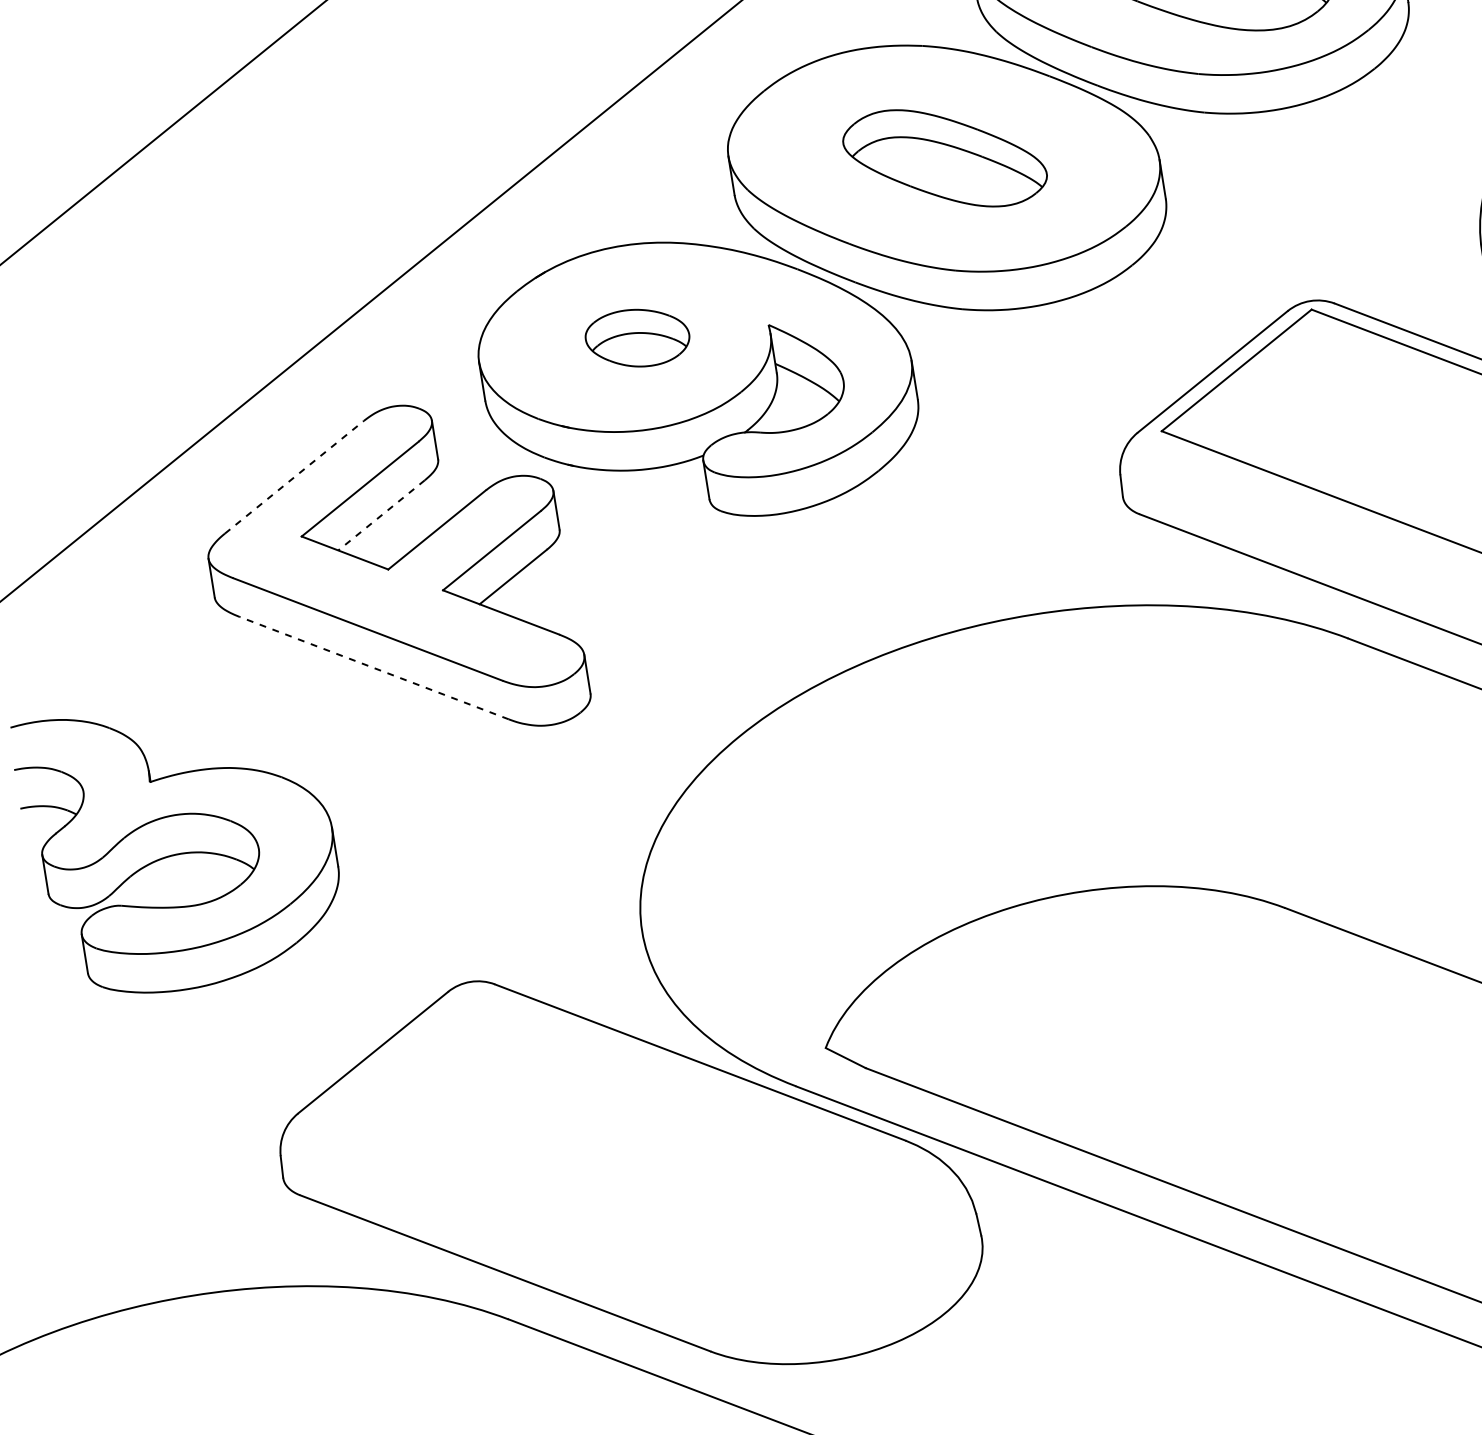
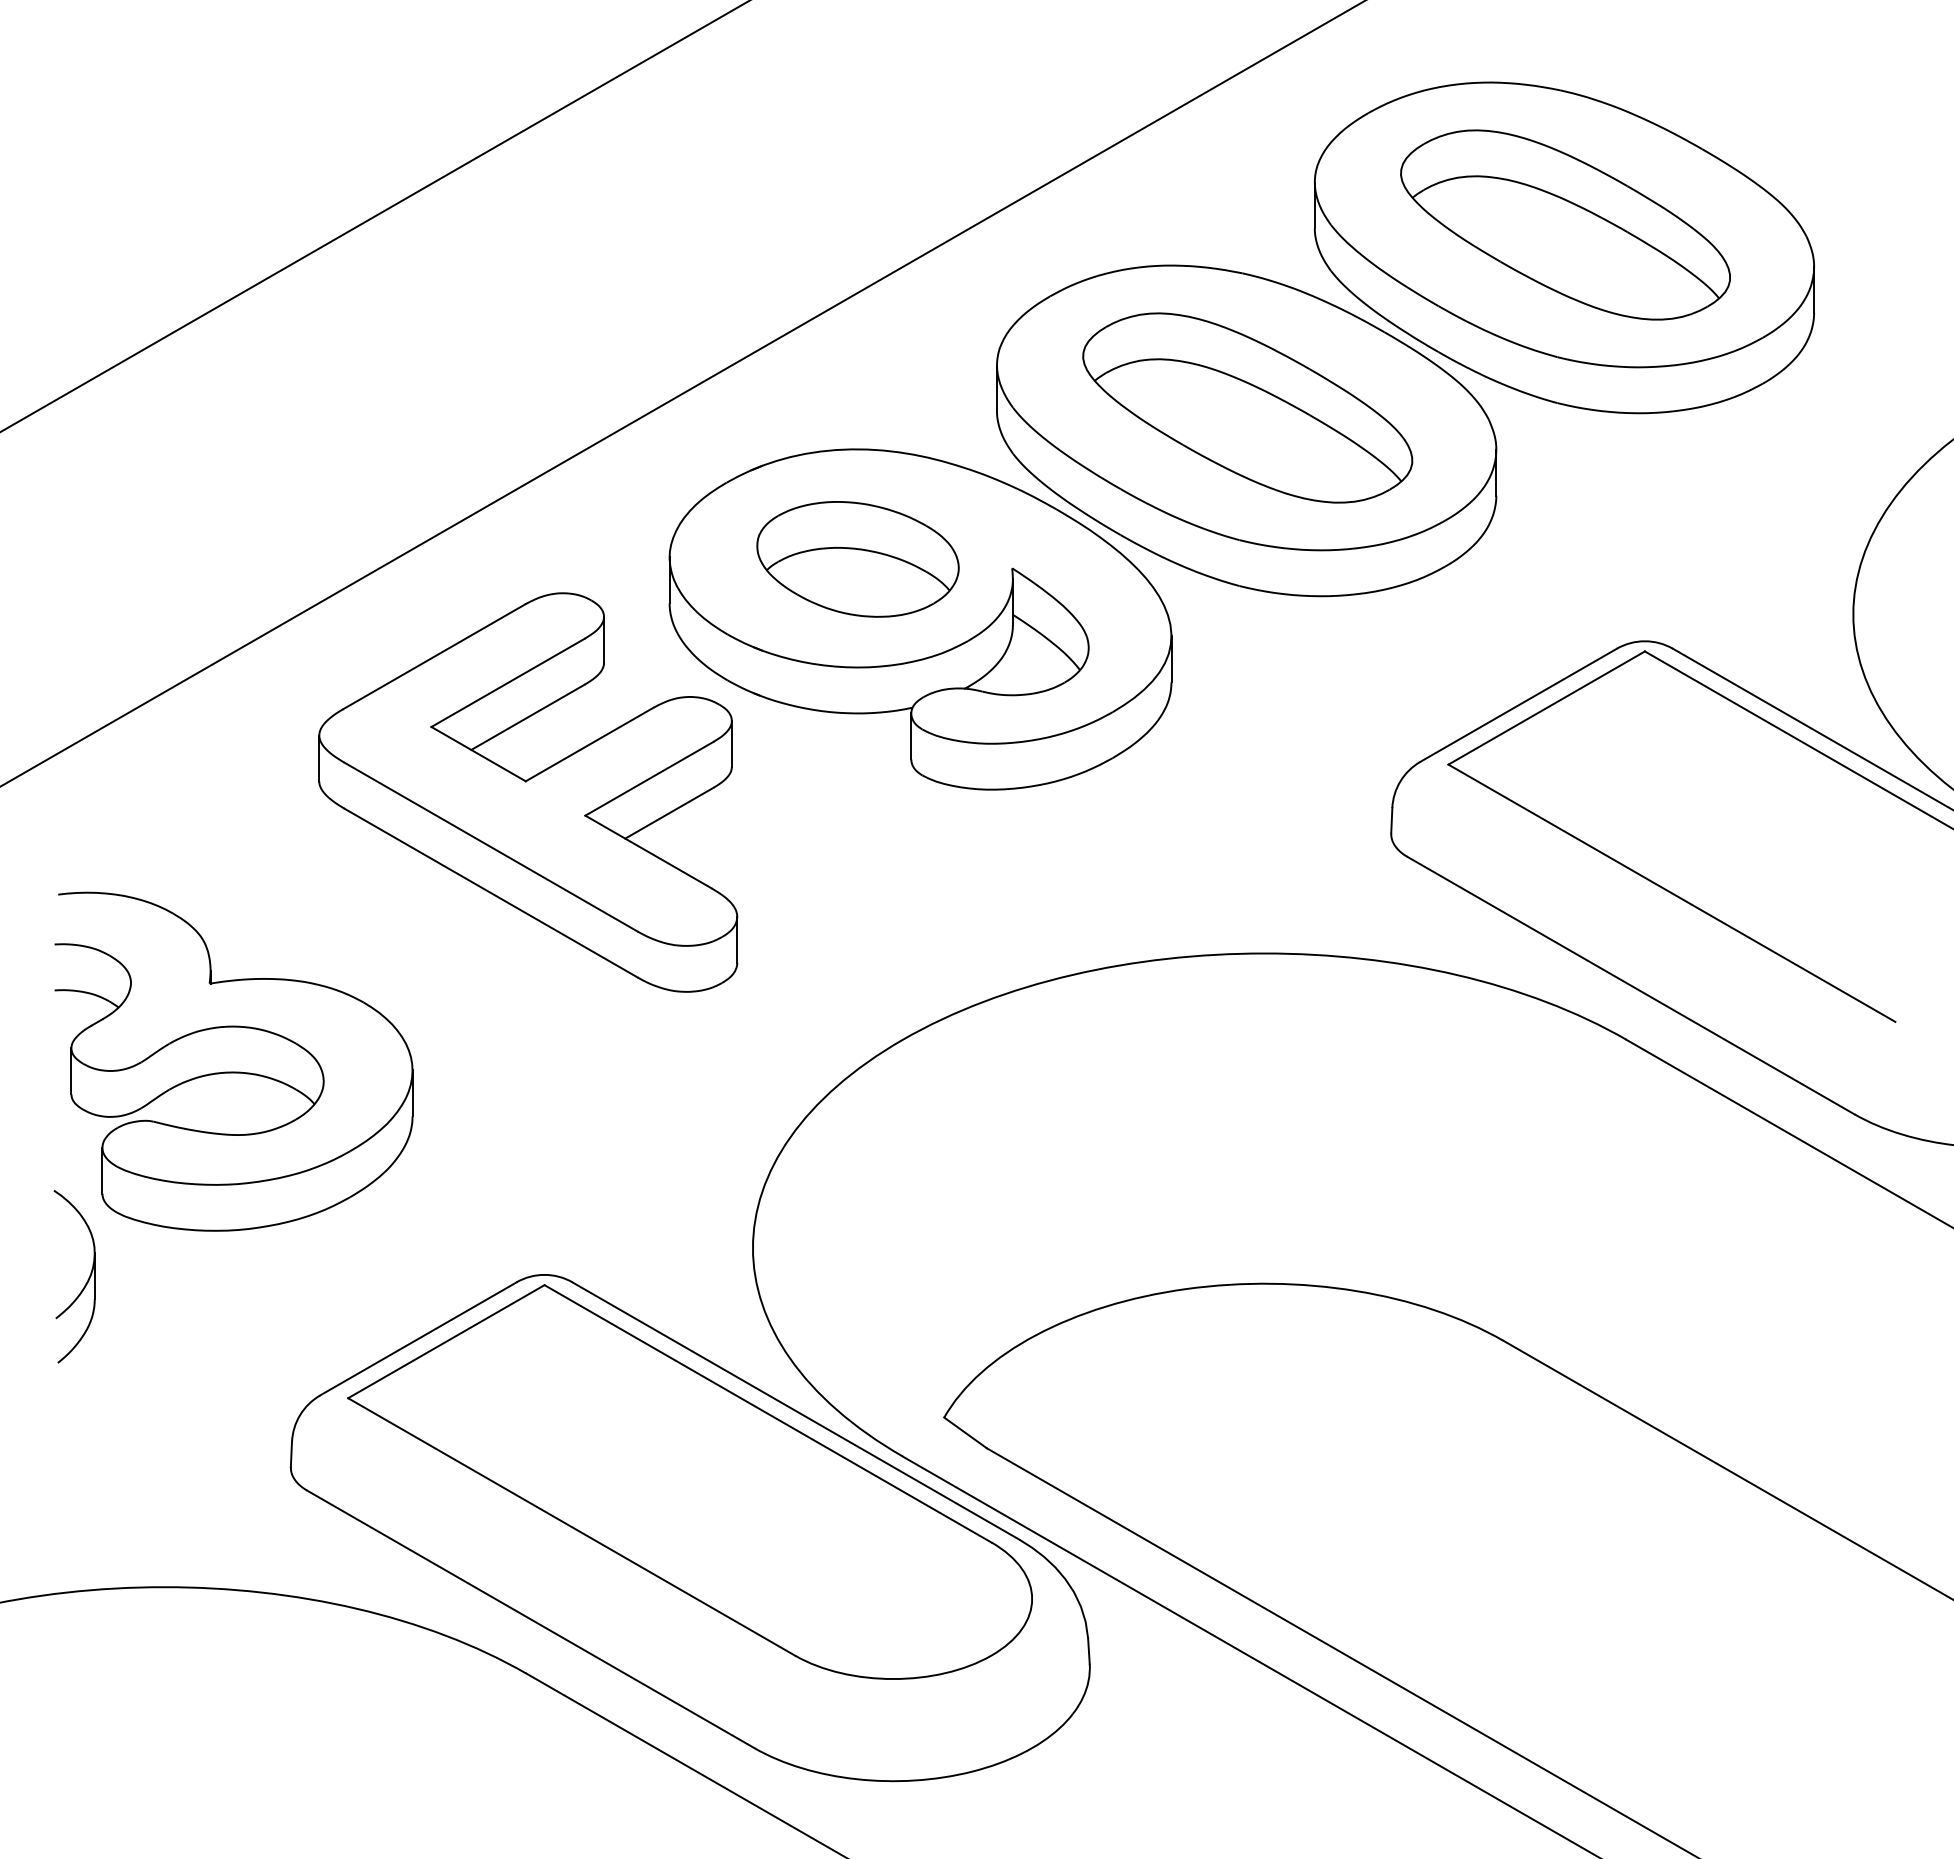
part: (944, 158) -> (1247, 407), size x1.43
part: (637, 338) -> (857, 559), size x1.67
line: (294, 476) -> (434, 656), dashed -> solid
line: (381, 515) -> (527, 717), dashed -> solid
line: (373, 667) -> (490, 892), dashed -> solid
part: (86, 1049) -> (86, 1281), added
part: (620, 1136) -> (689, 1481), added

